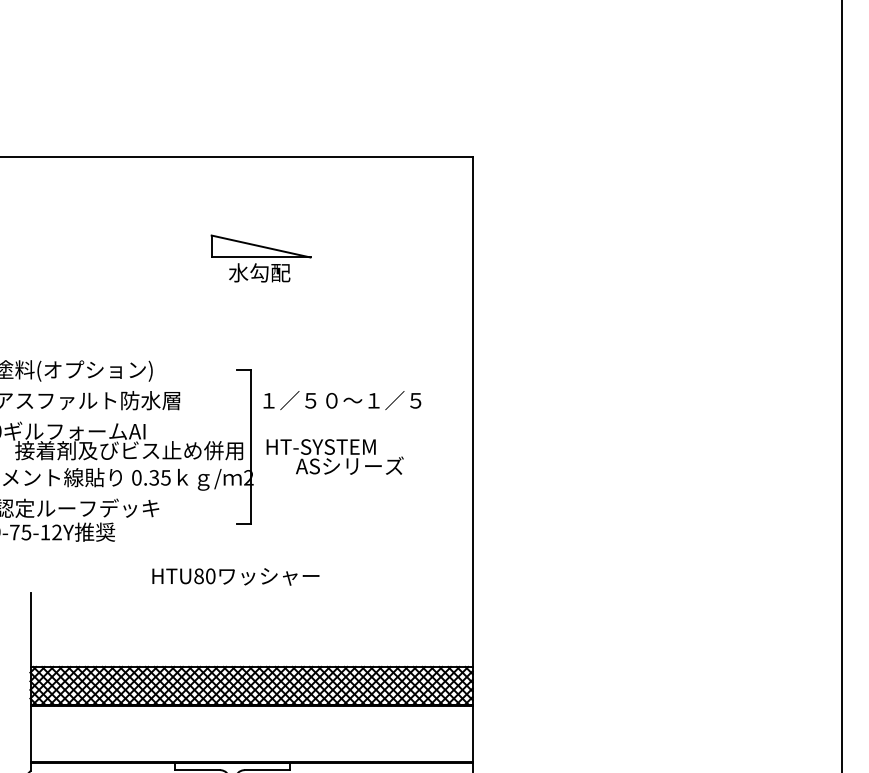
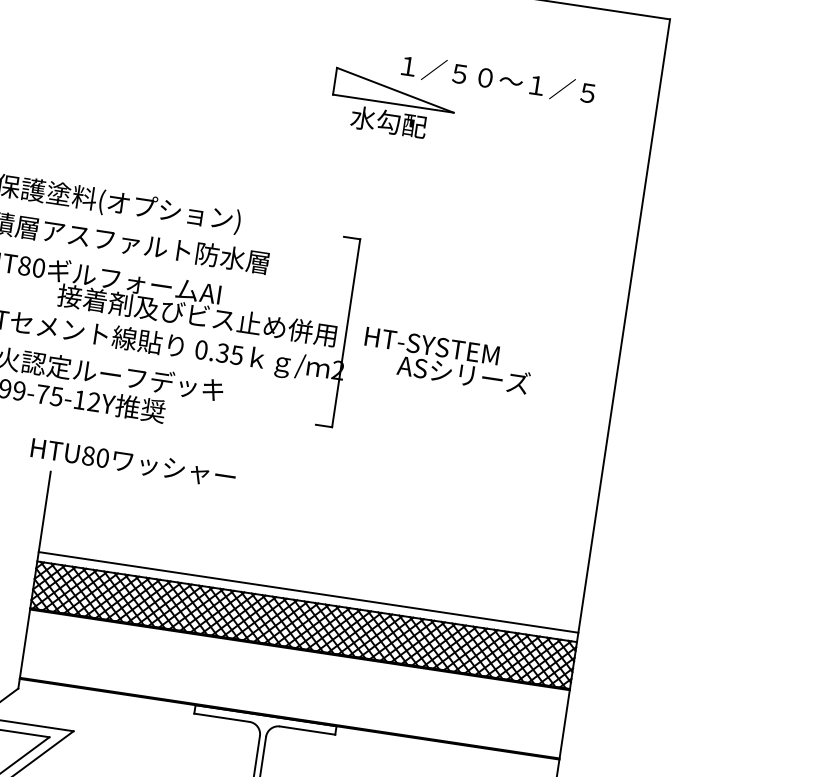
text: (342, 400) -> (498, 79), moved
text: (235, 576) -> (133, 462), moved
line: (251, 659) -> (308, 592), added

